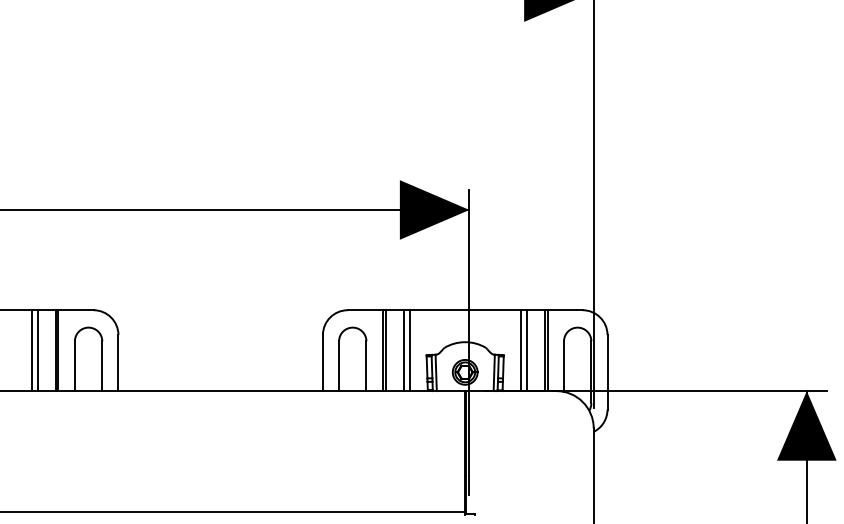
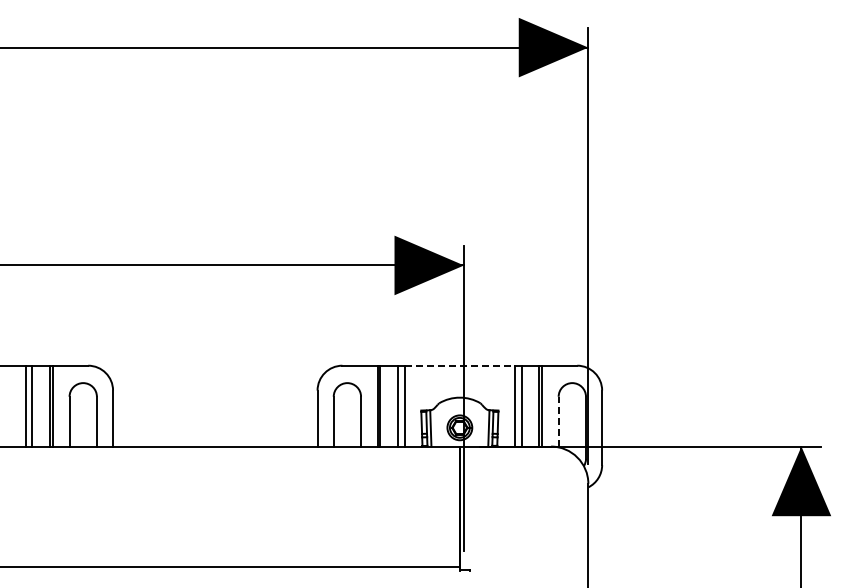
line: (465, 310) -> (460, 365), solid -> dashed
line: (563, 366) -> (558, 421), solid -> dashed

